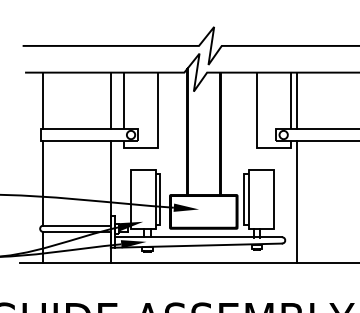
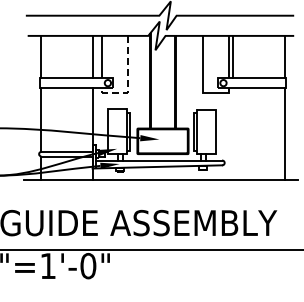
line: (156, 131) -> (127, 80), solid -> dashed
line: (296, 201) -> (233, 133), removed

